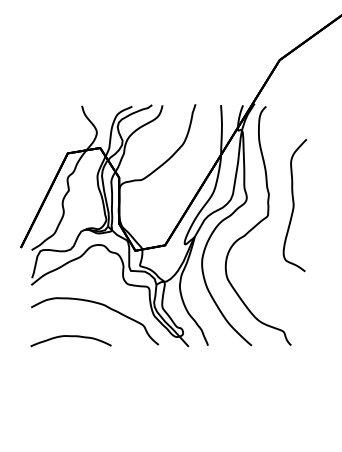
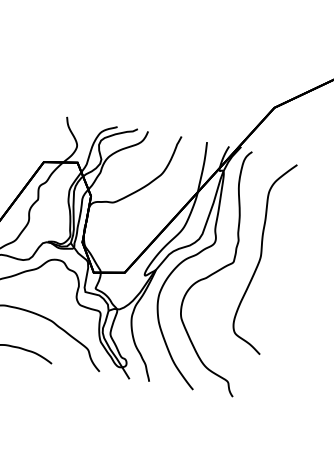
part: (294, 205) -> (262, 256), size x1.43

